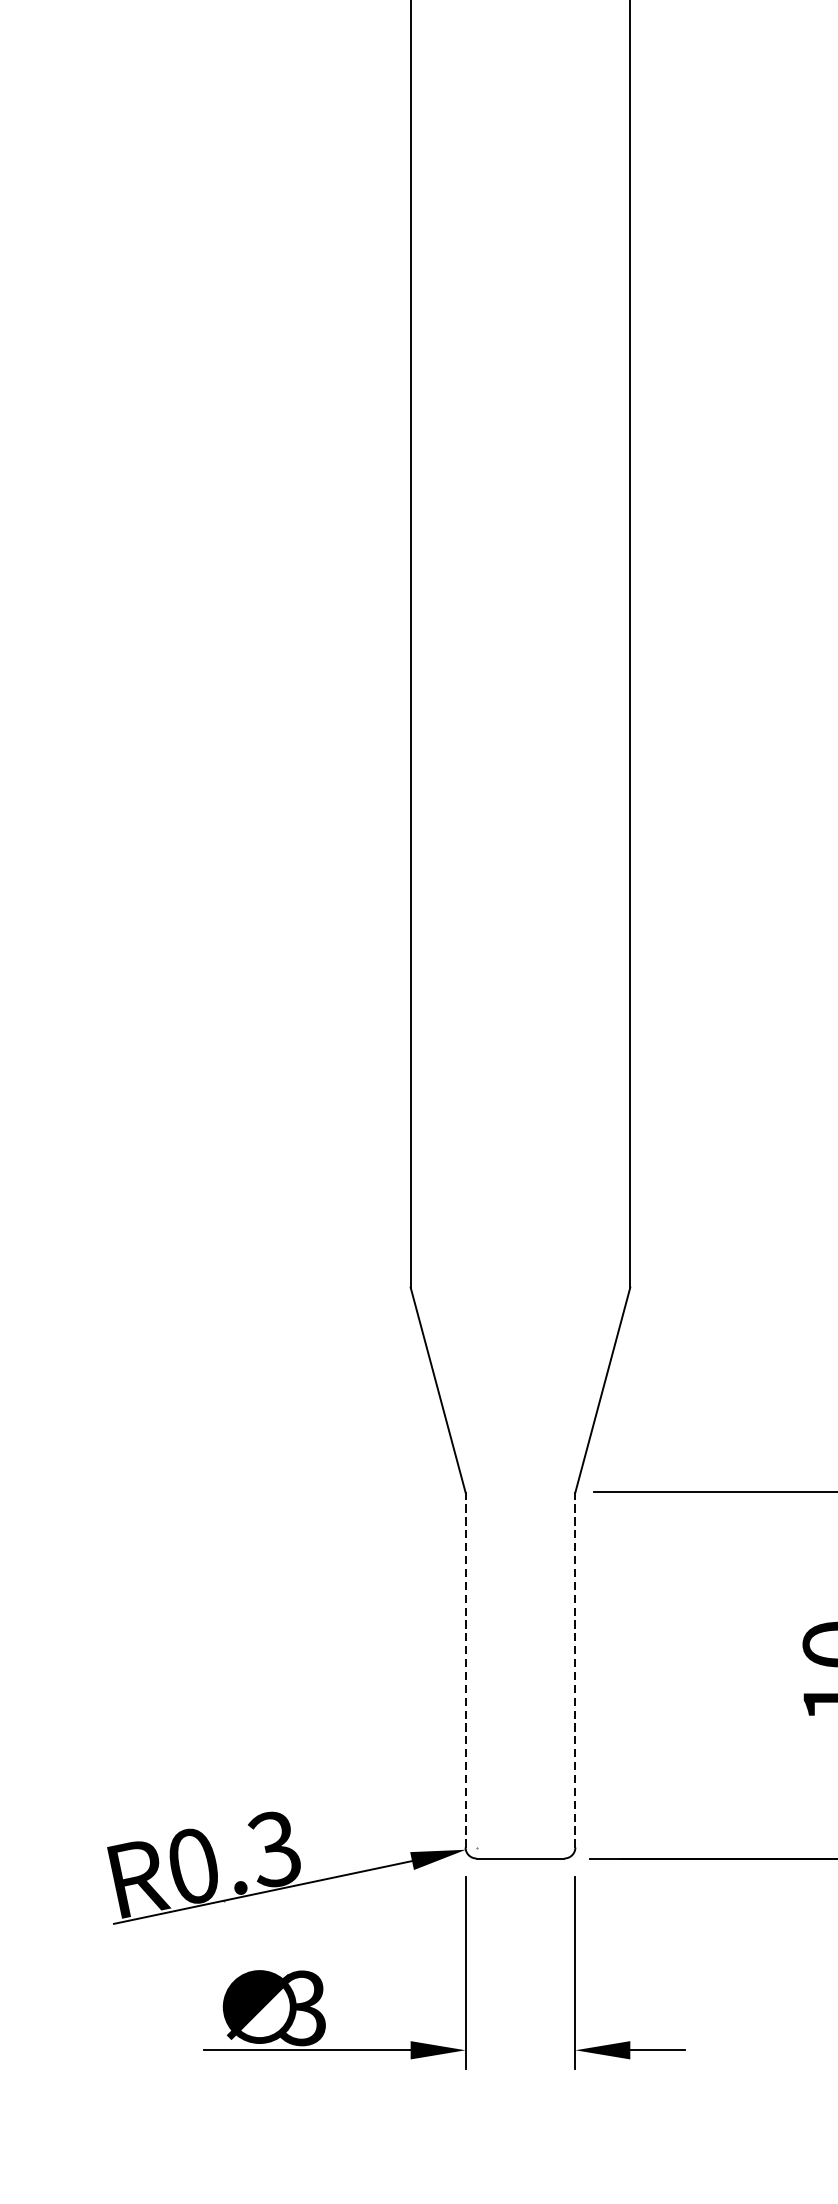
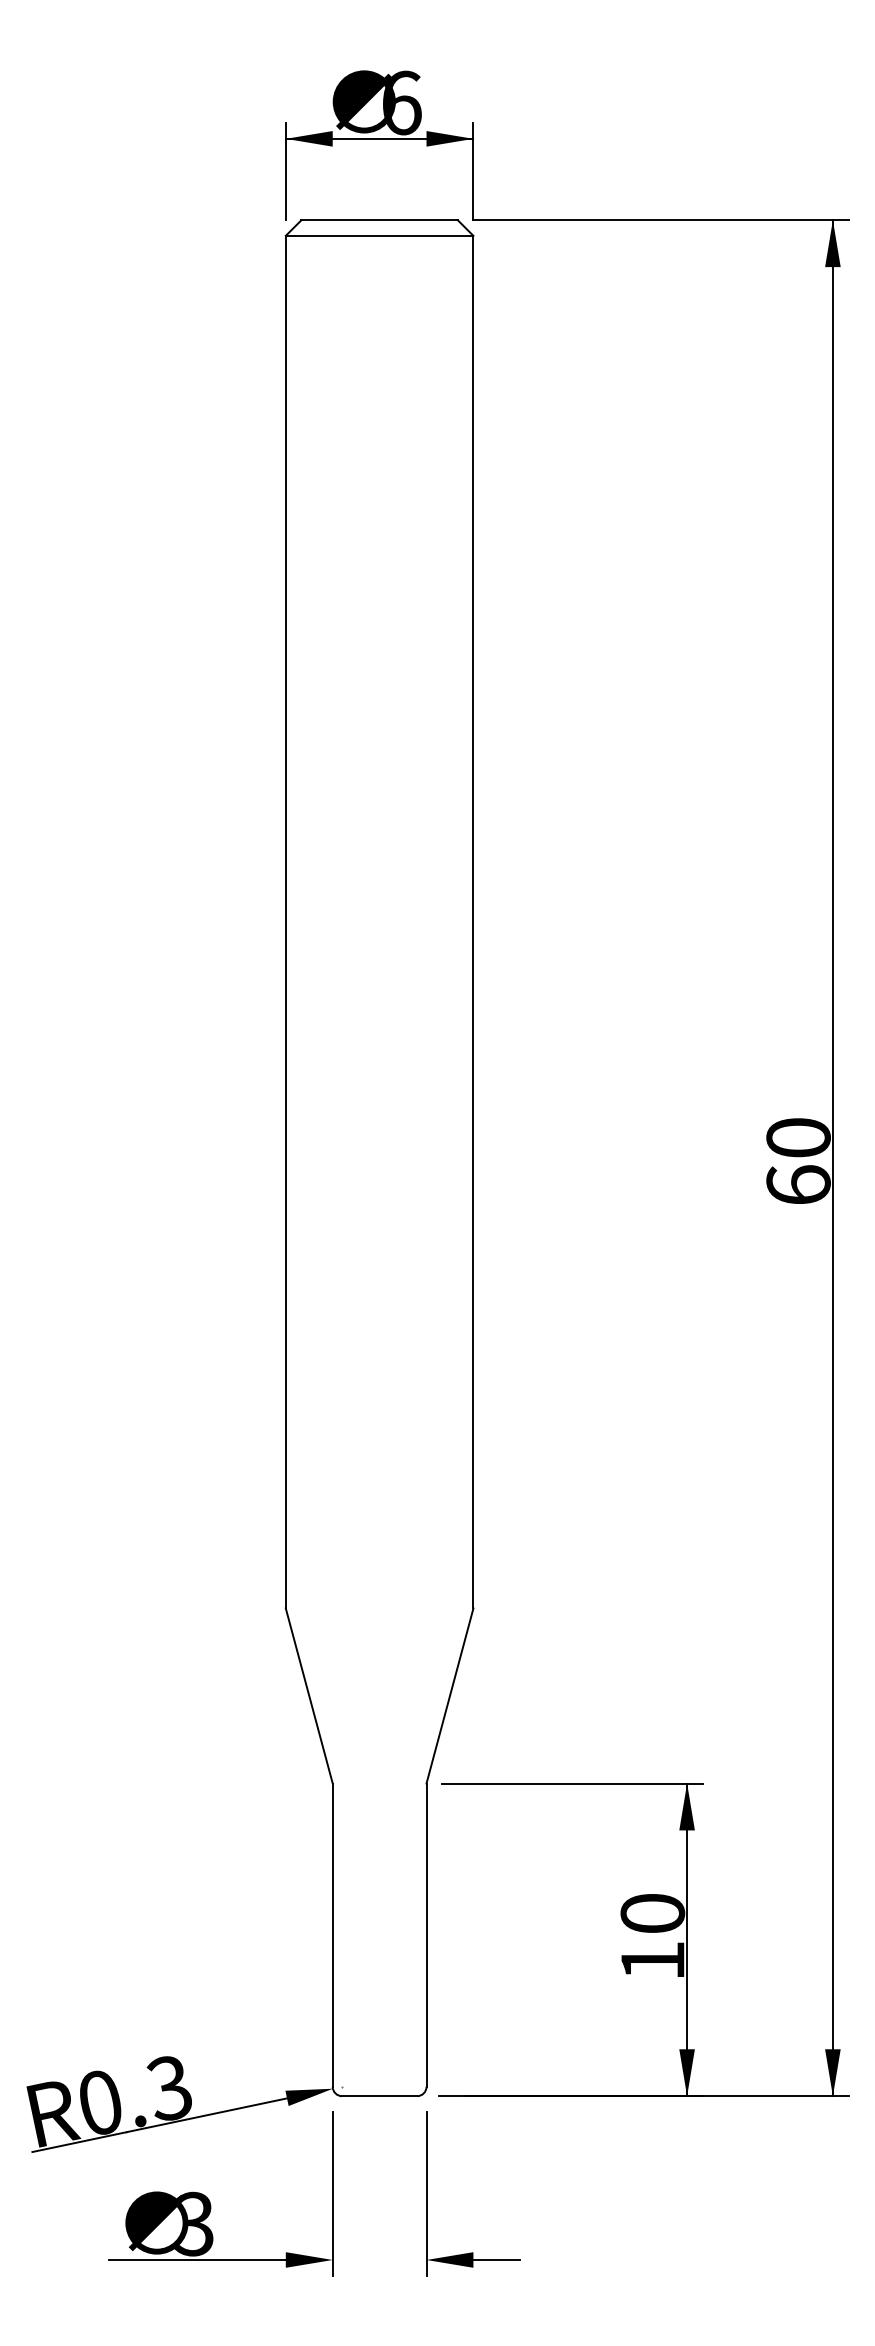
line: (465, 1670) -> (332, 1935), dashed -> solid
line: (575, 1670) -> (426, 1935), dashed -> solid

